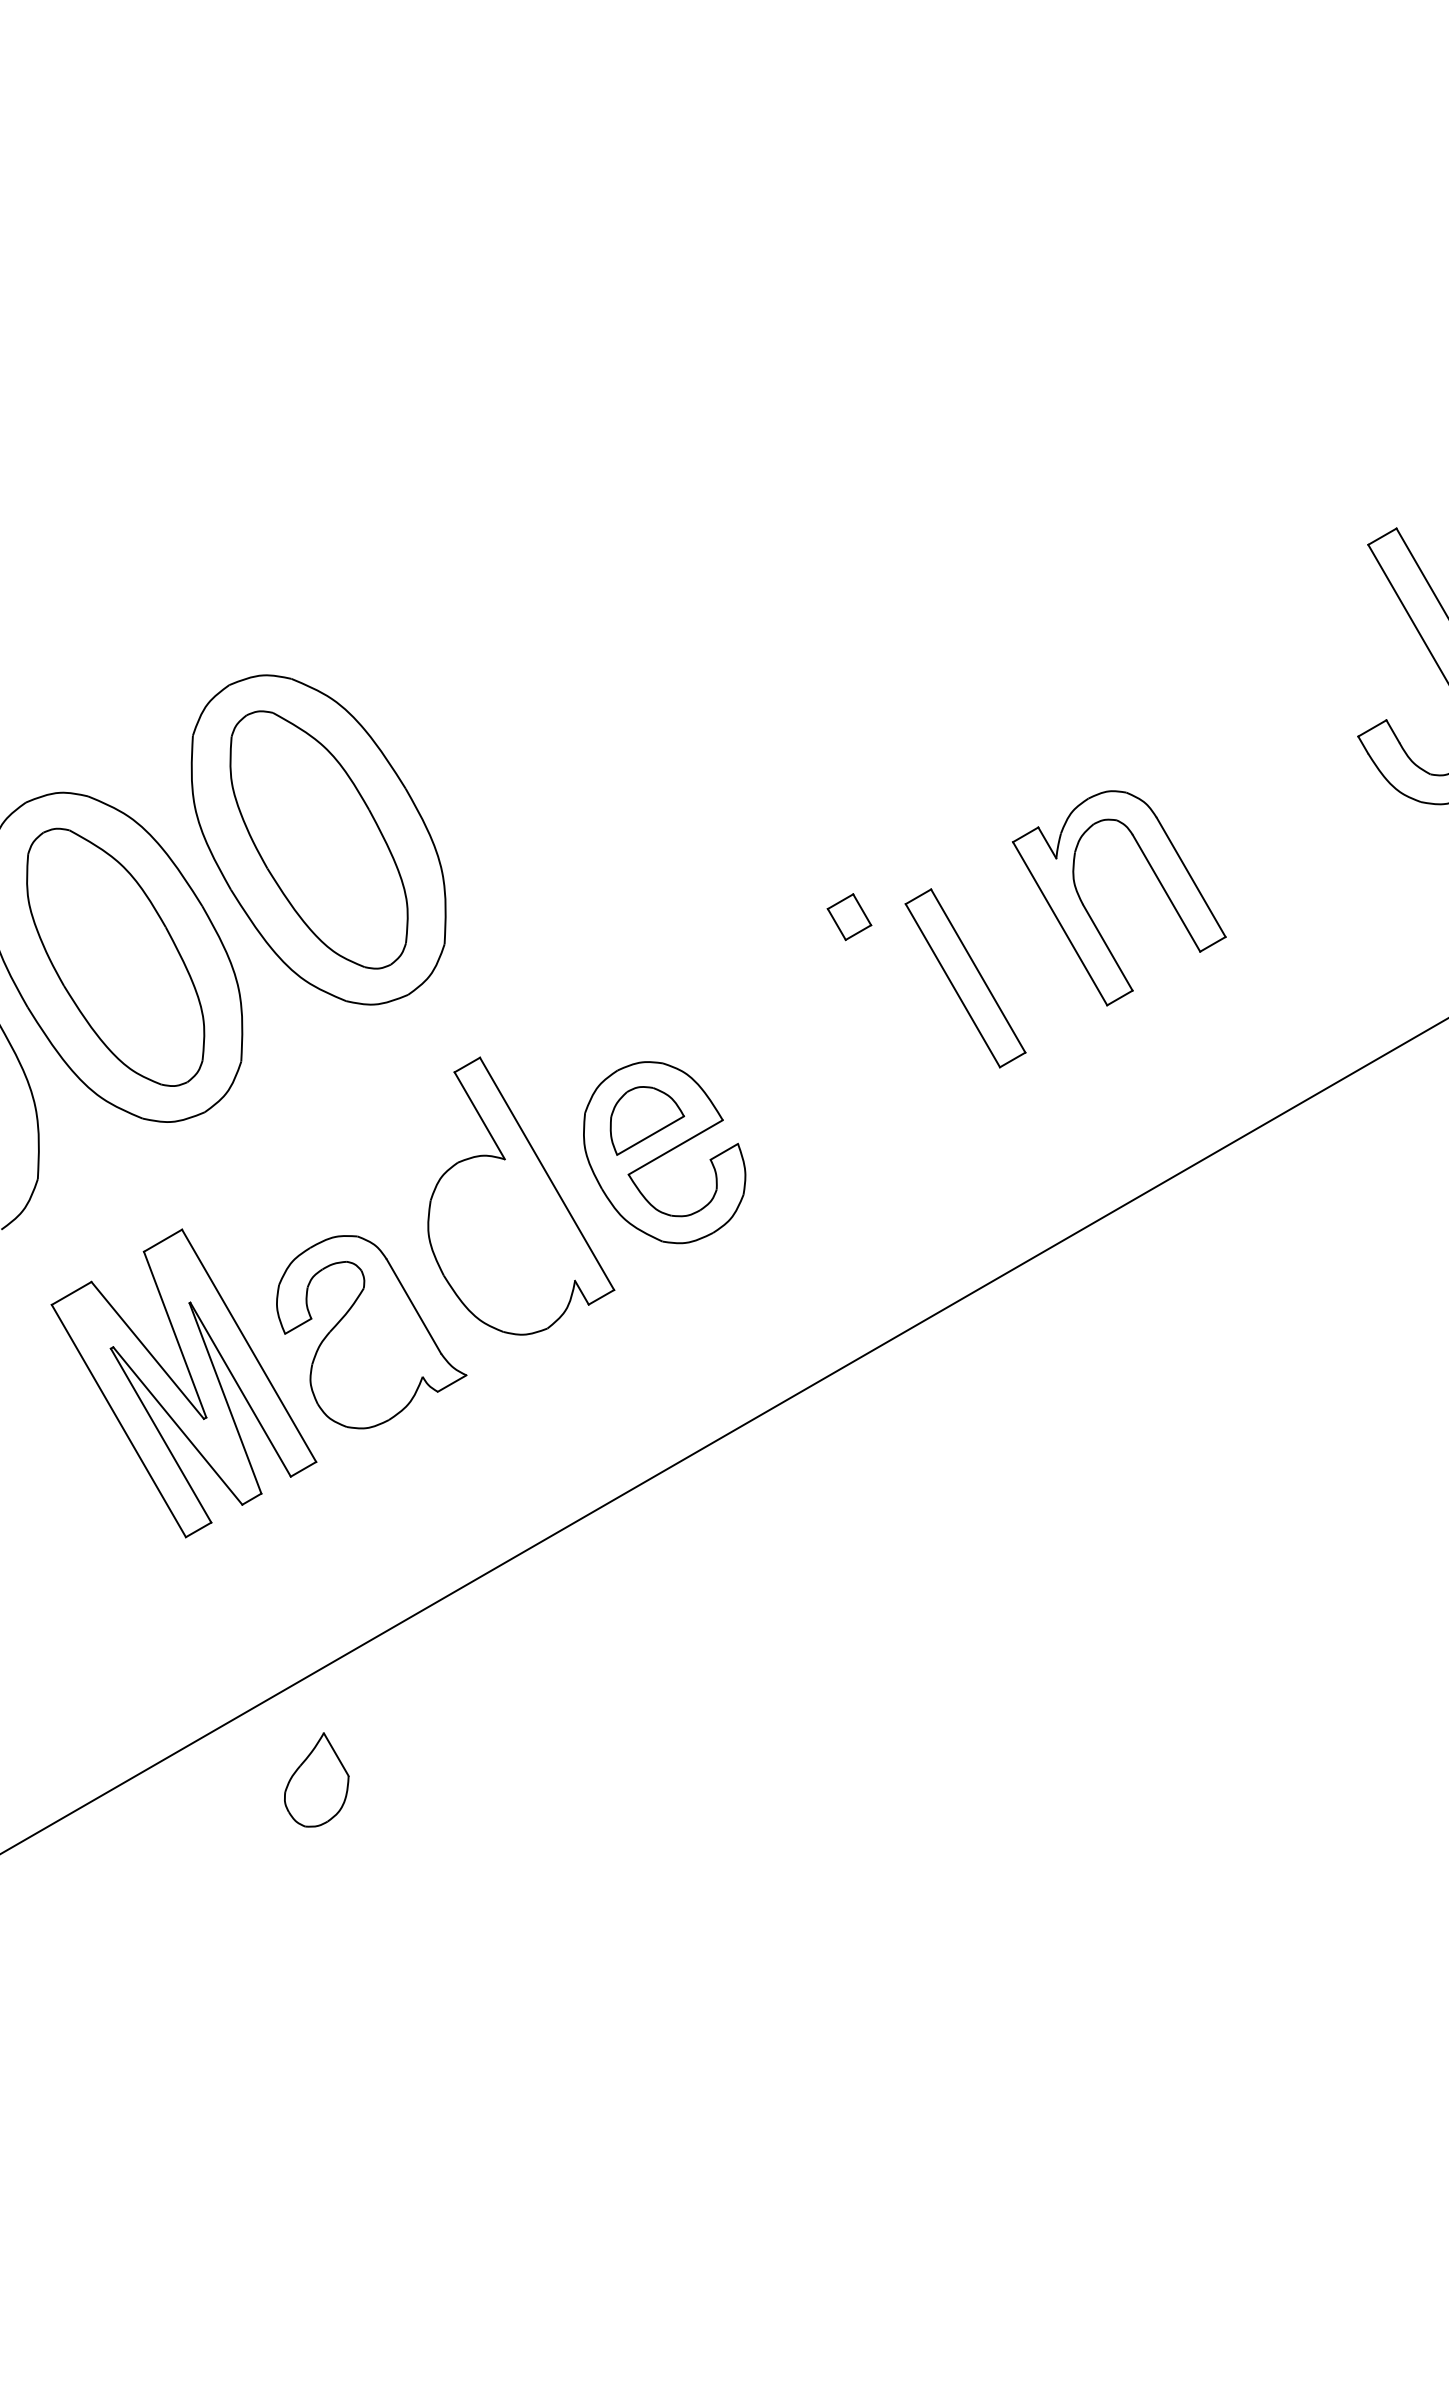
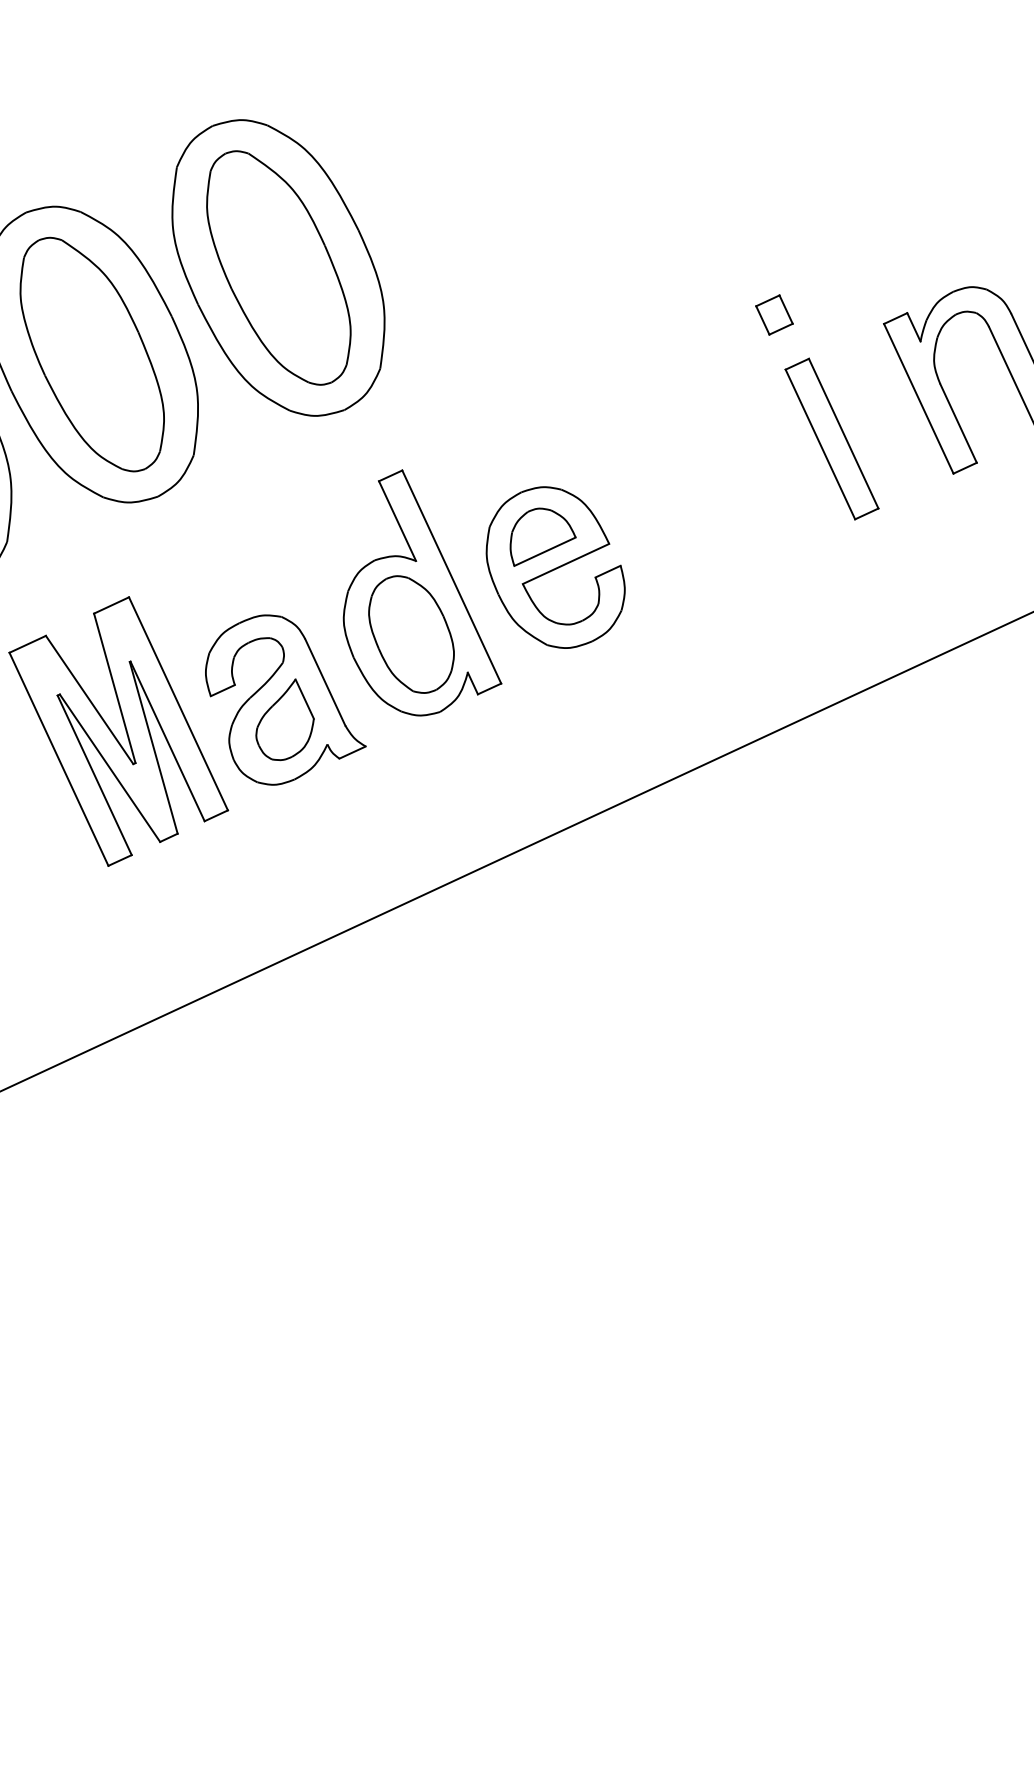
part: (849, 917) -> (774, 315), moved
part: (506, 1243) -> (410, 634), added
part: (316, 1779) -> (285, 719), moved

